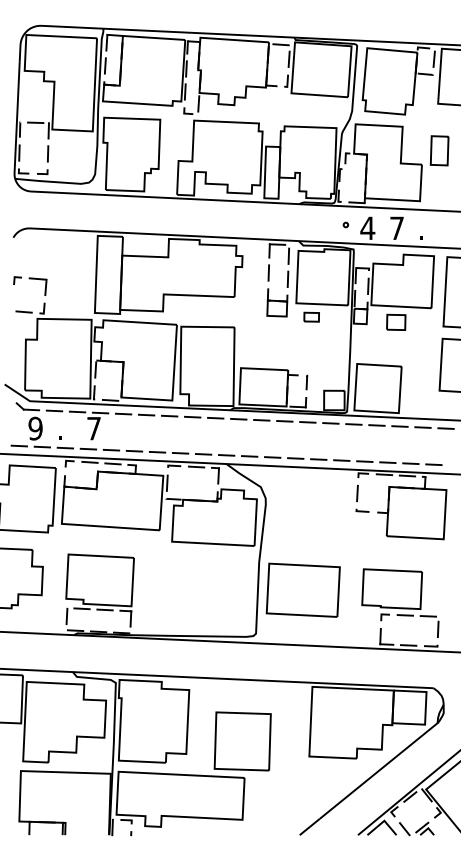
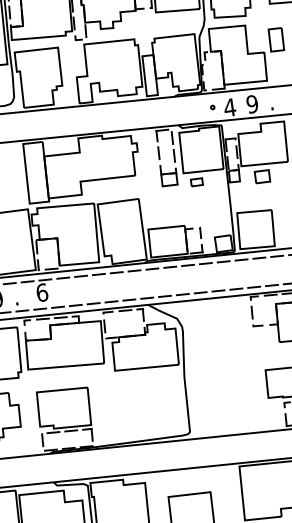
text: (396, 228) -> (252, 104), 7 -> 9
text: (94, 428) -> (42, 292), 7 -> 6
part: (302, 589) -> (220, 392), removed

